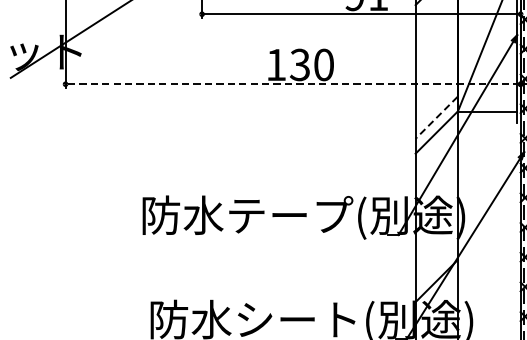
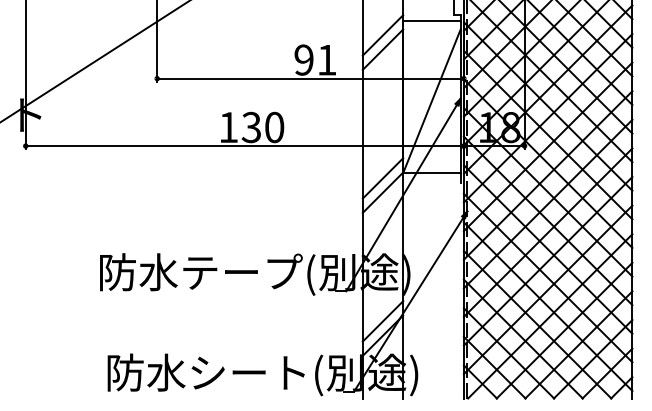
line: (292, 84) -> (244, 146), dashed -> solid
line: (437, 117) -> (383, 178), dashed -> solid
line: (436, 266) -> (382, 321), added

